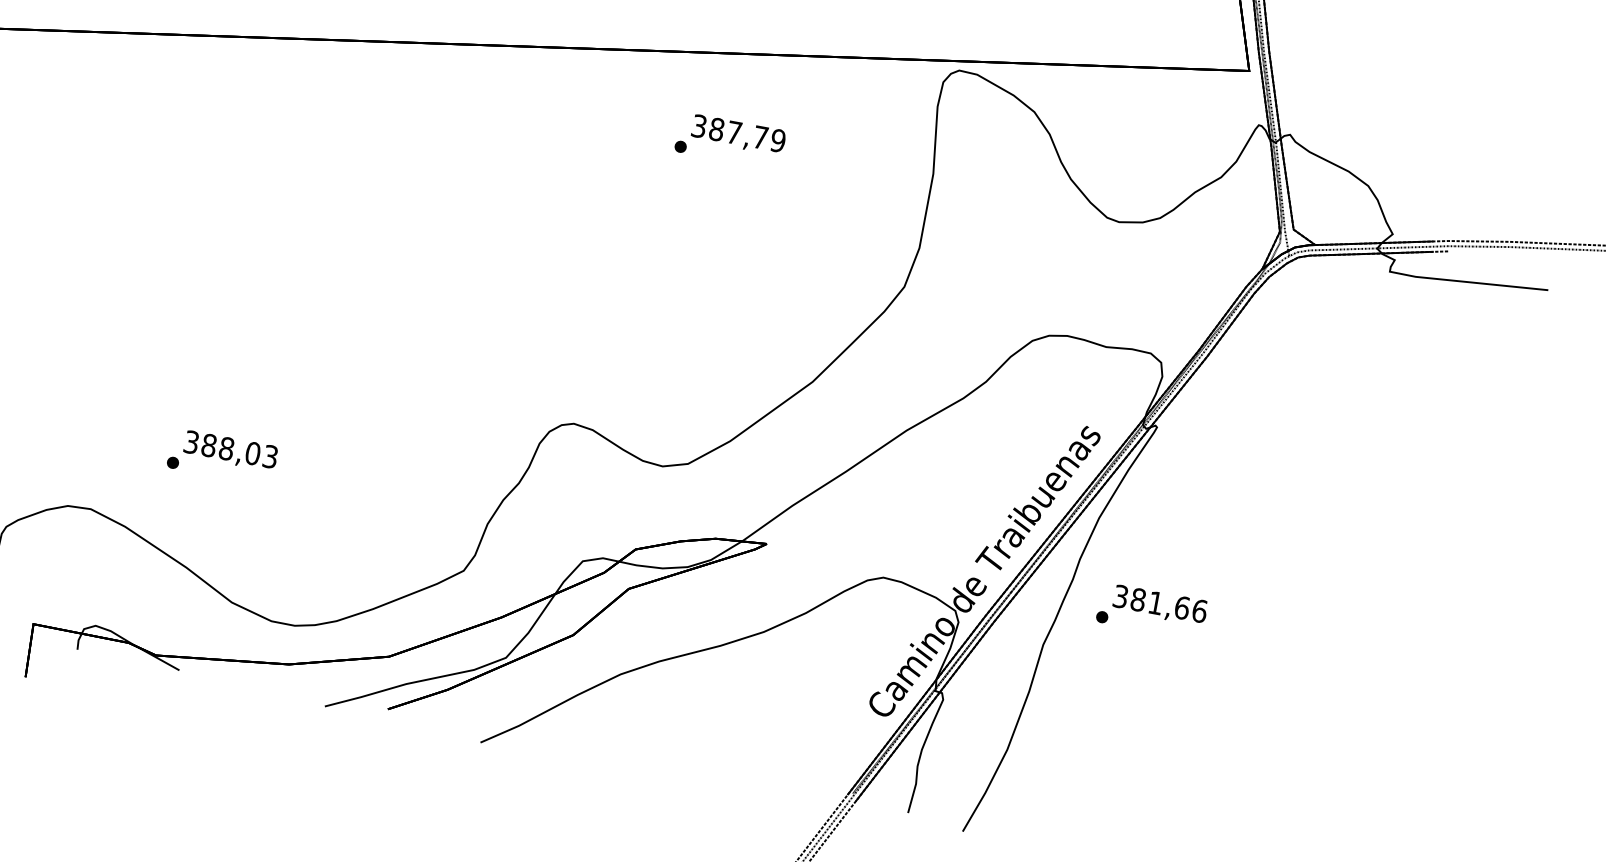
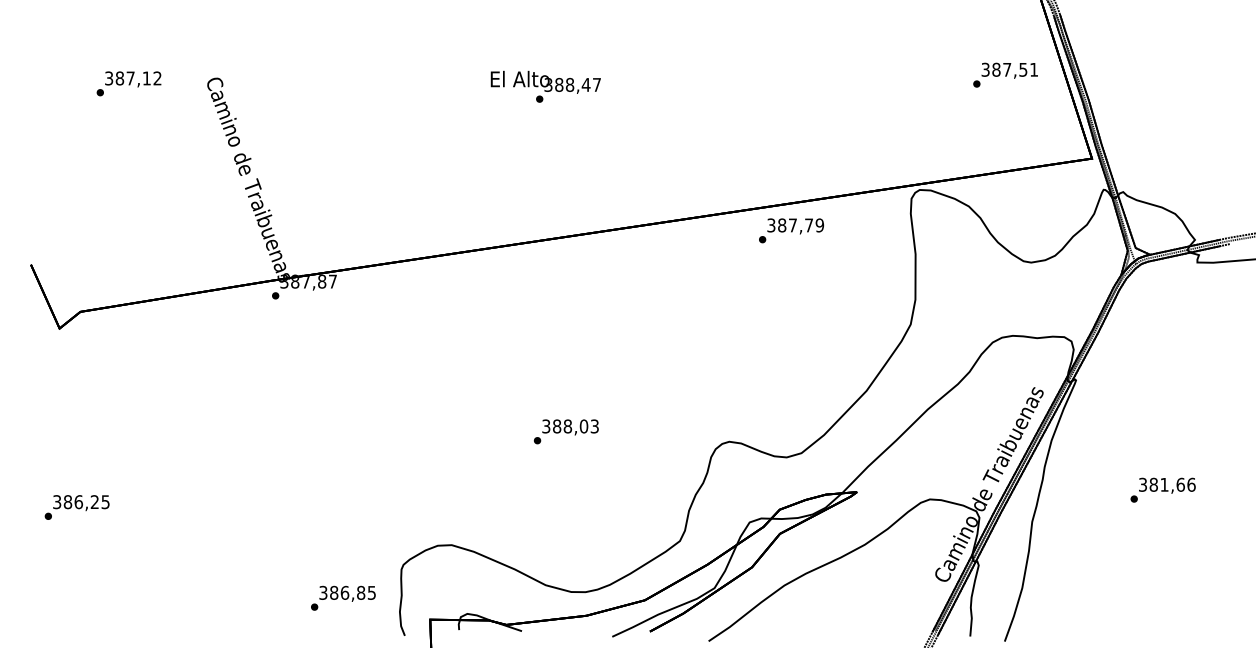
text: (730, 140) -> (791, 230), moved
text: (221, 456) -> (565, 431), moved
text: (1151, 610) -> (1162, 489), moved

